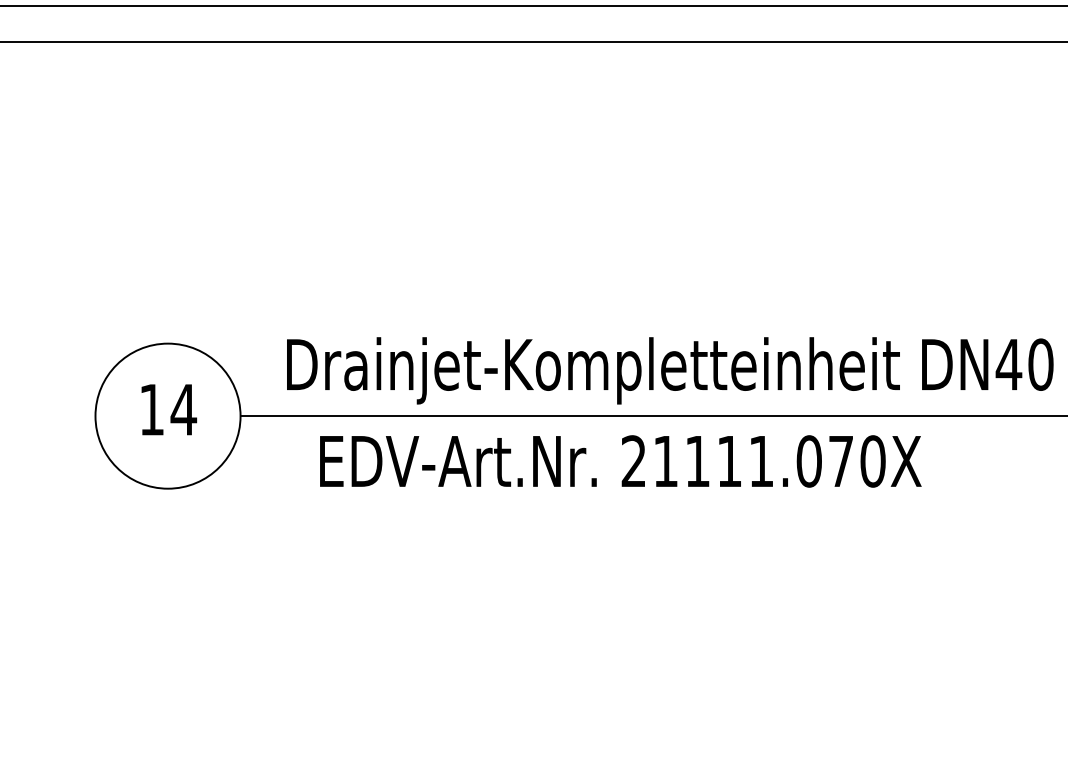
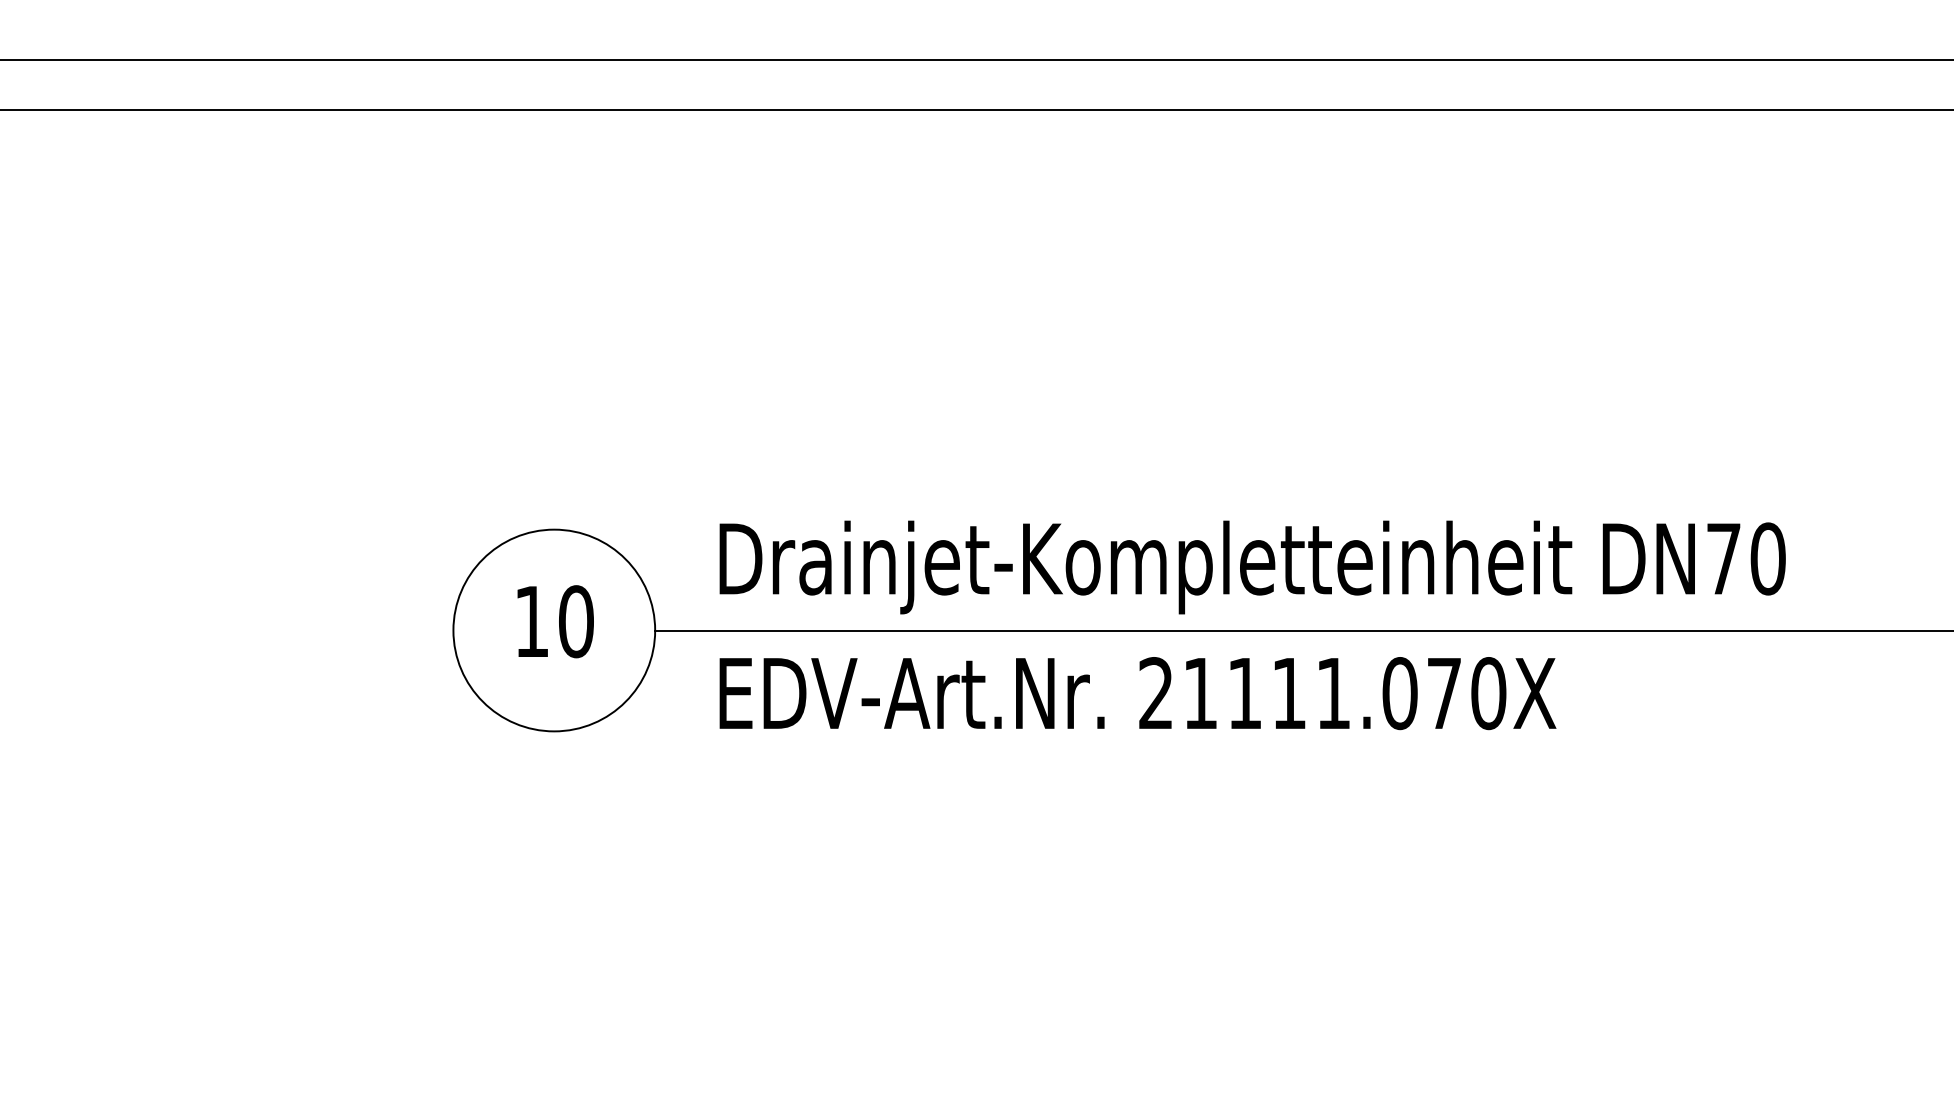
text: (1008, 364) -> (1723, 558), DN40 -> DN70
text: (183, 409) -> (575, 621), 14 -> 10
text: (620, 461) -> (1137, 693), moved

